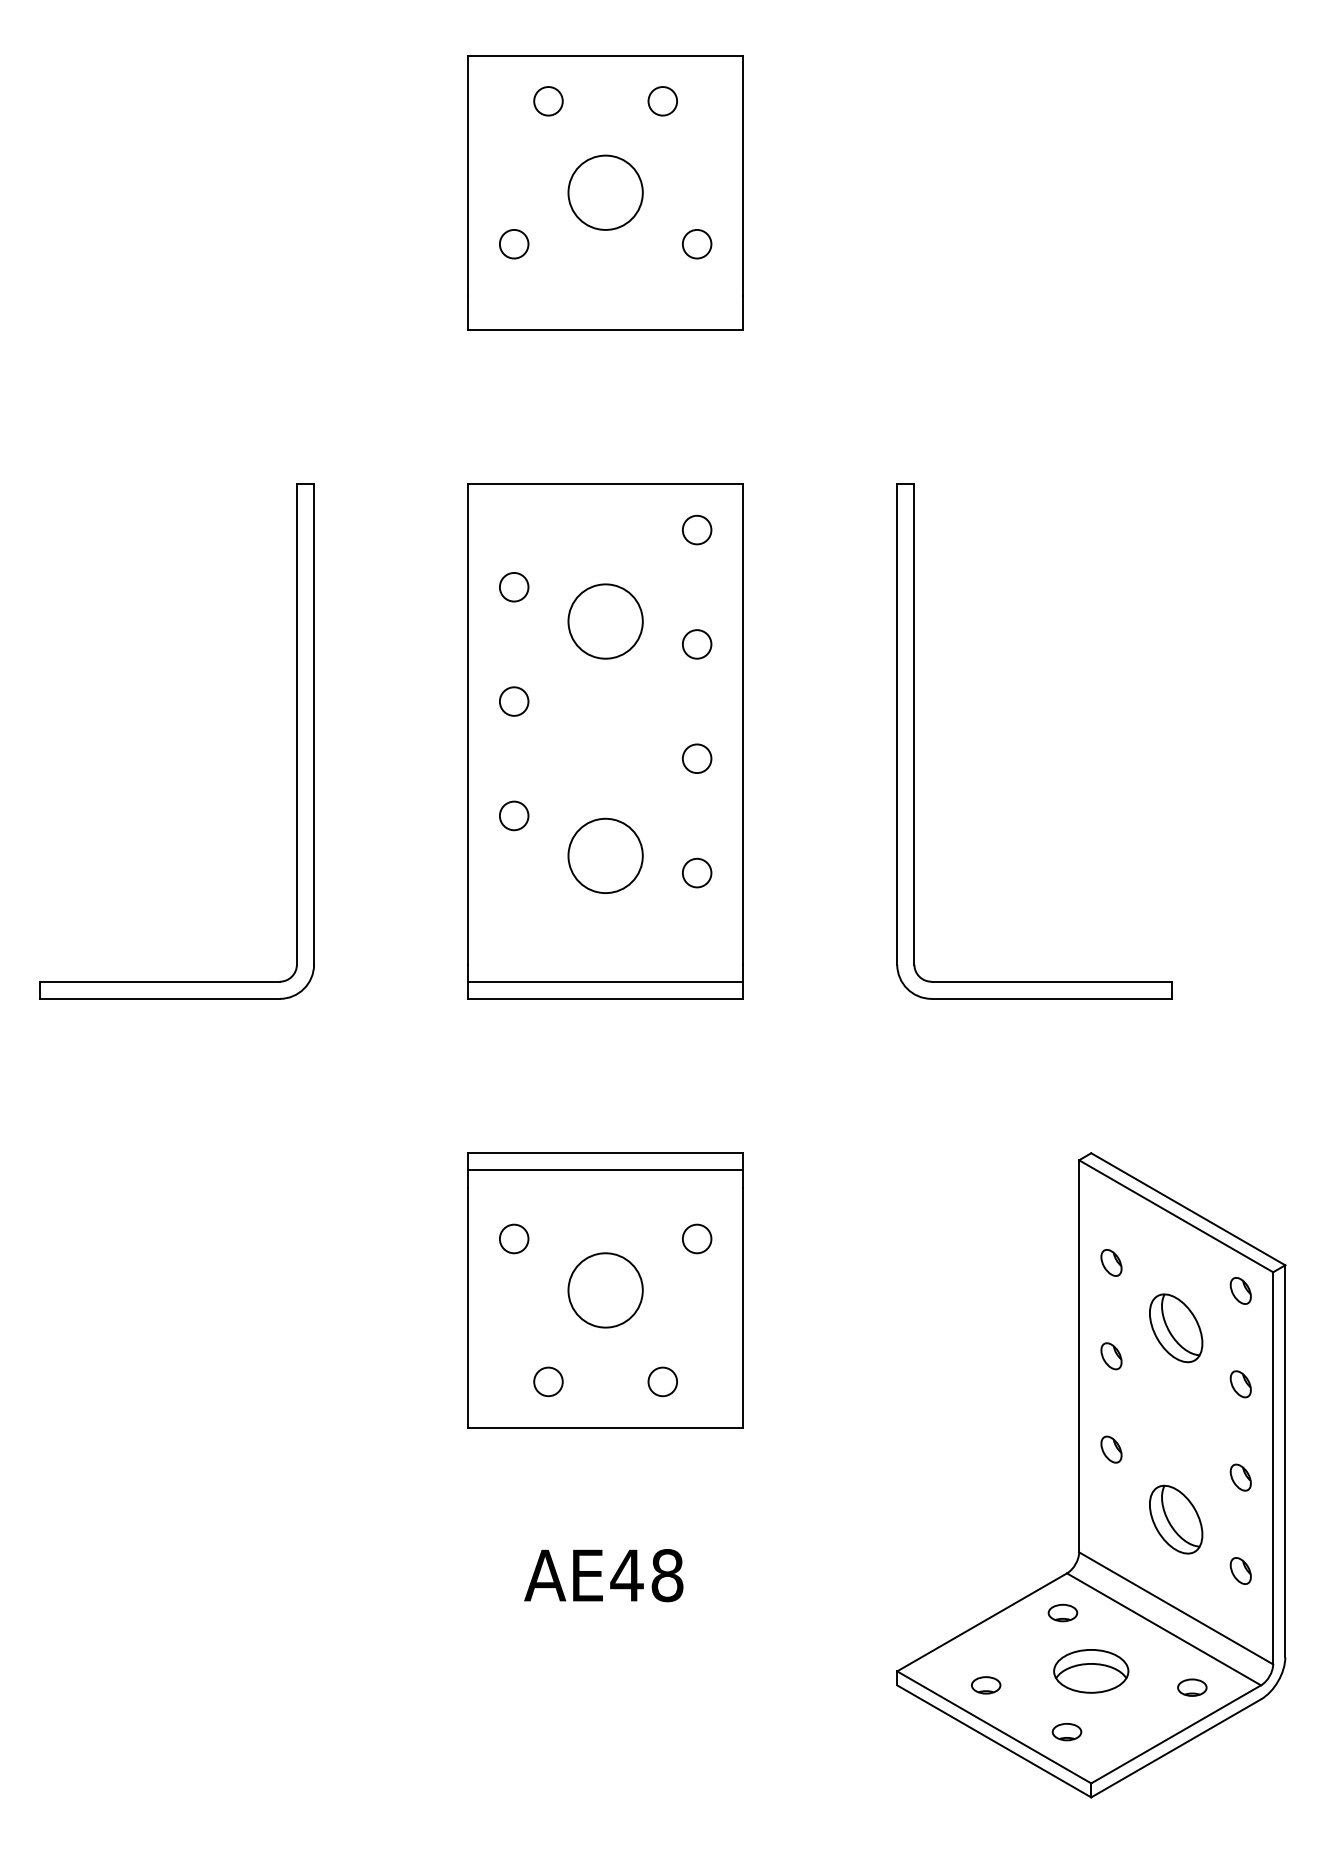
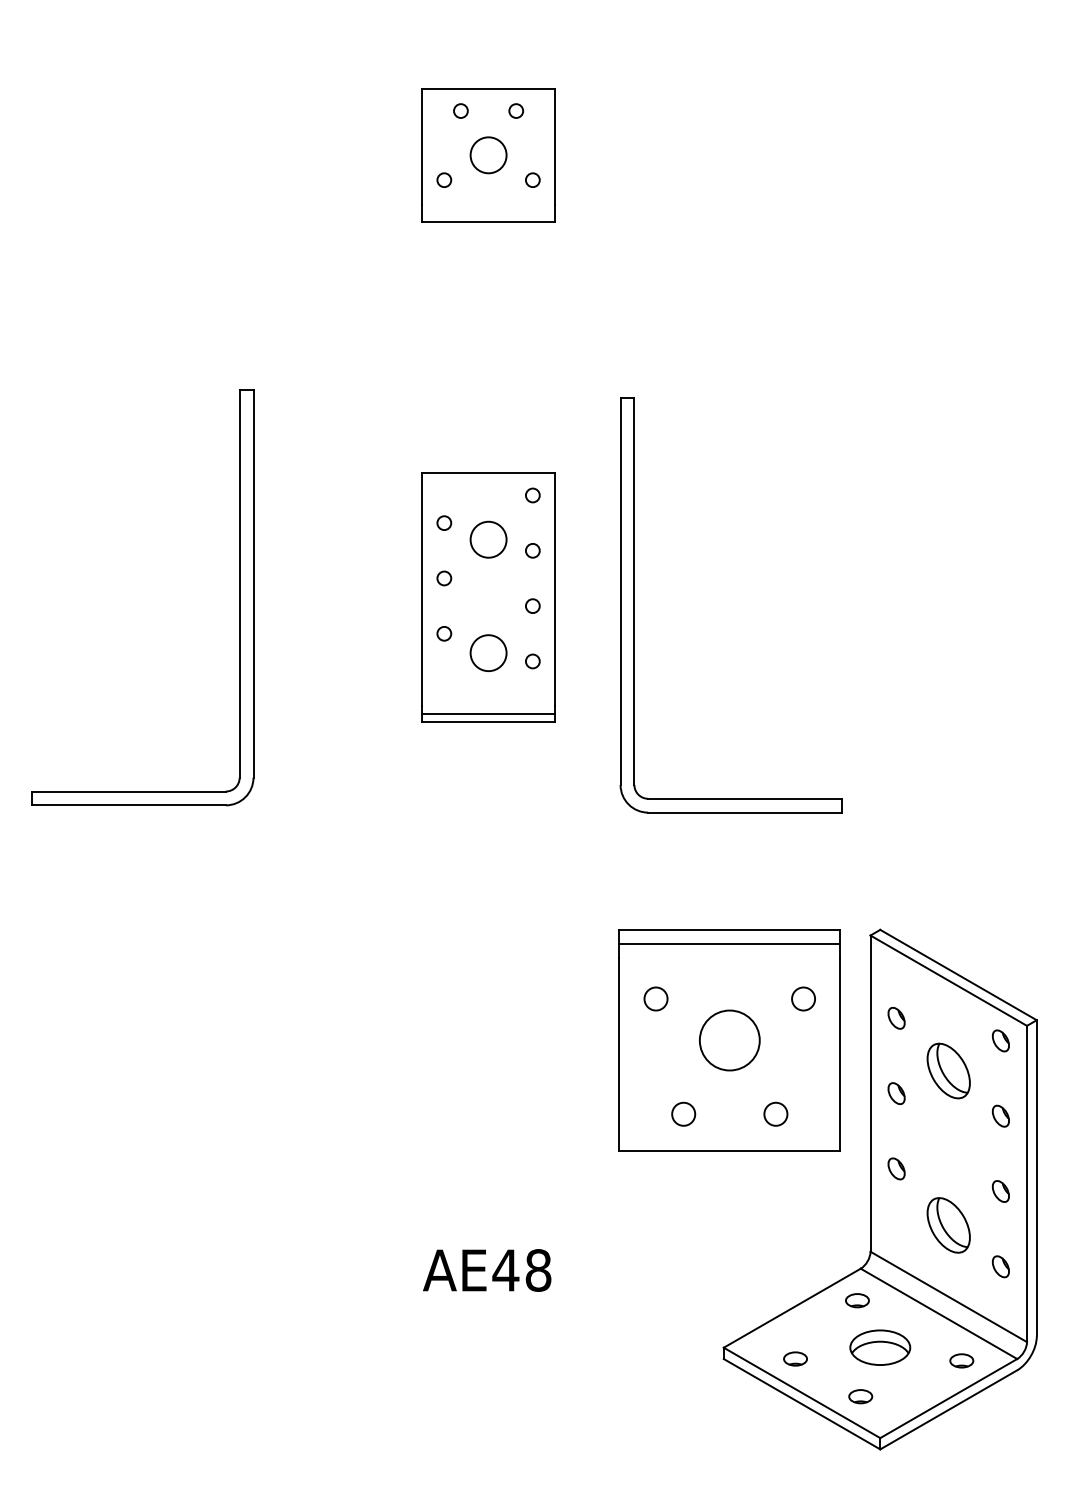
part: (605, 192) -> (488, 155), size x0.6
part: (605, 741) -> (488, 597), size x0.6
part: (914, 741) -> (634, 605), moved
part: (605, 1290) -> (729, 1040), moved

